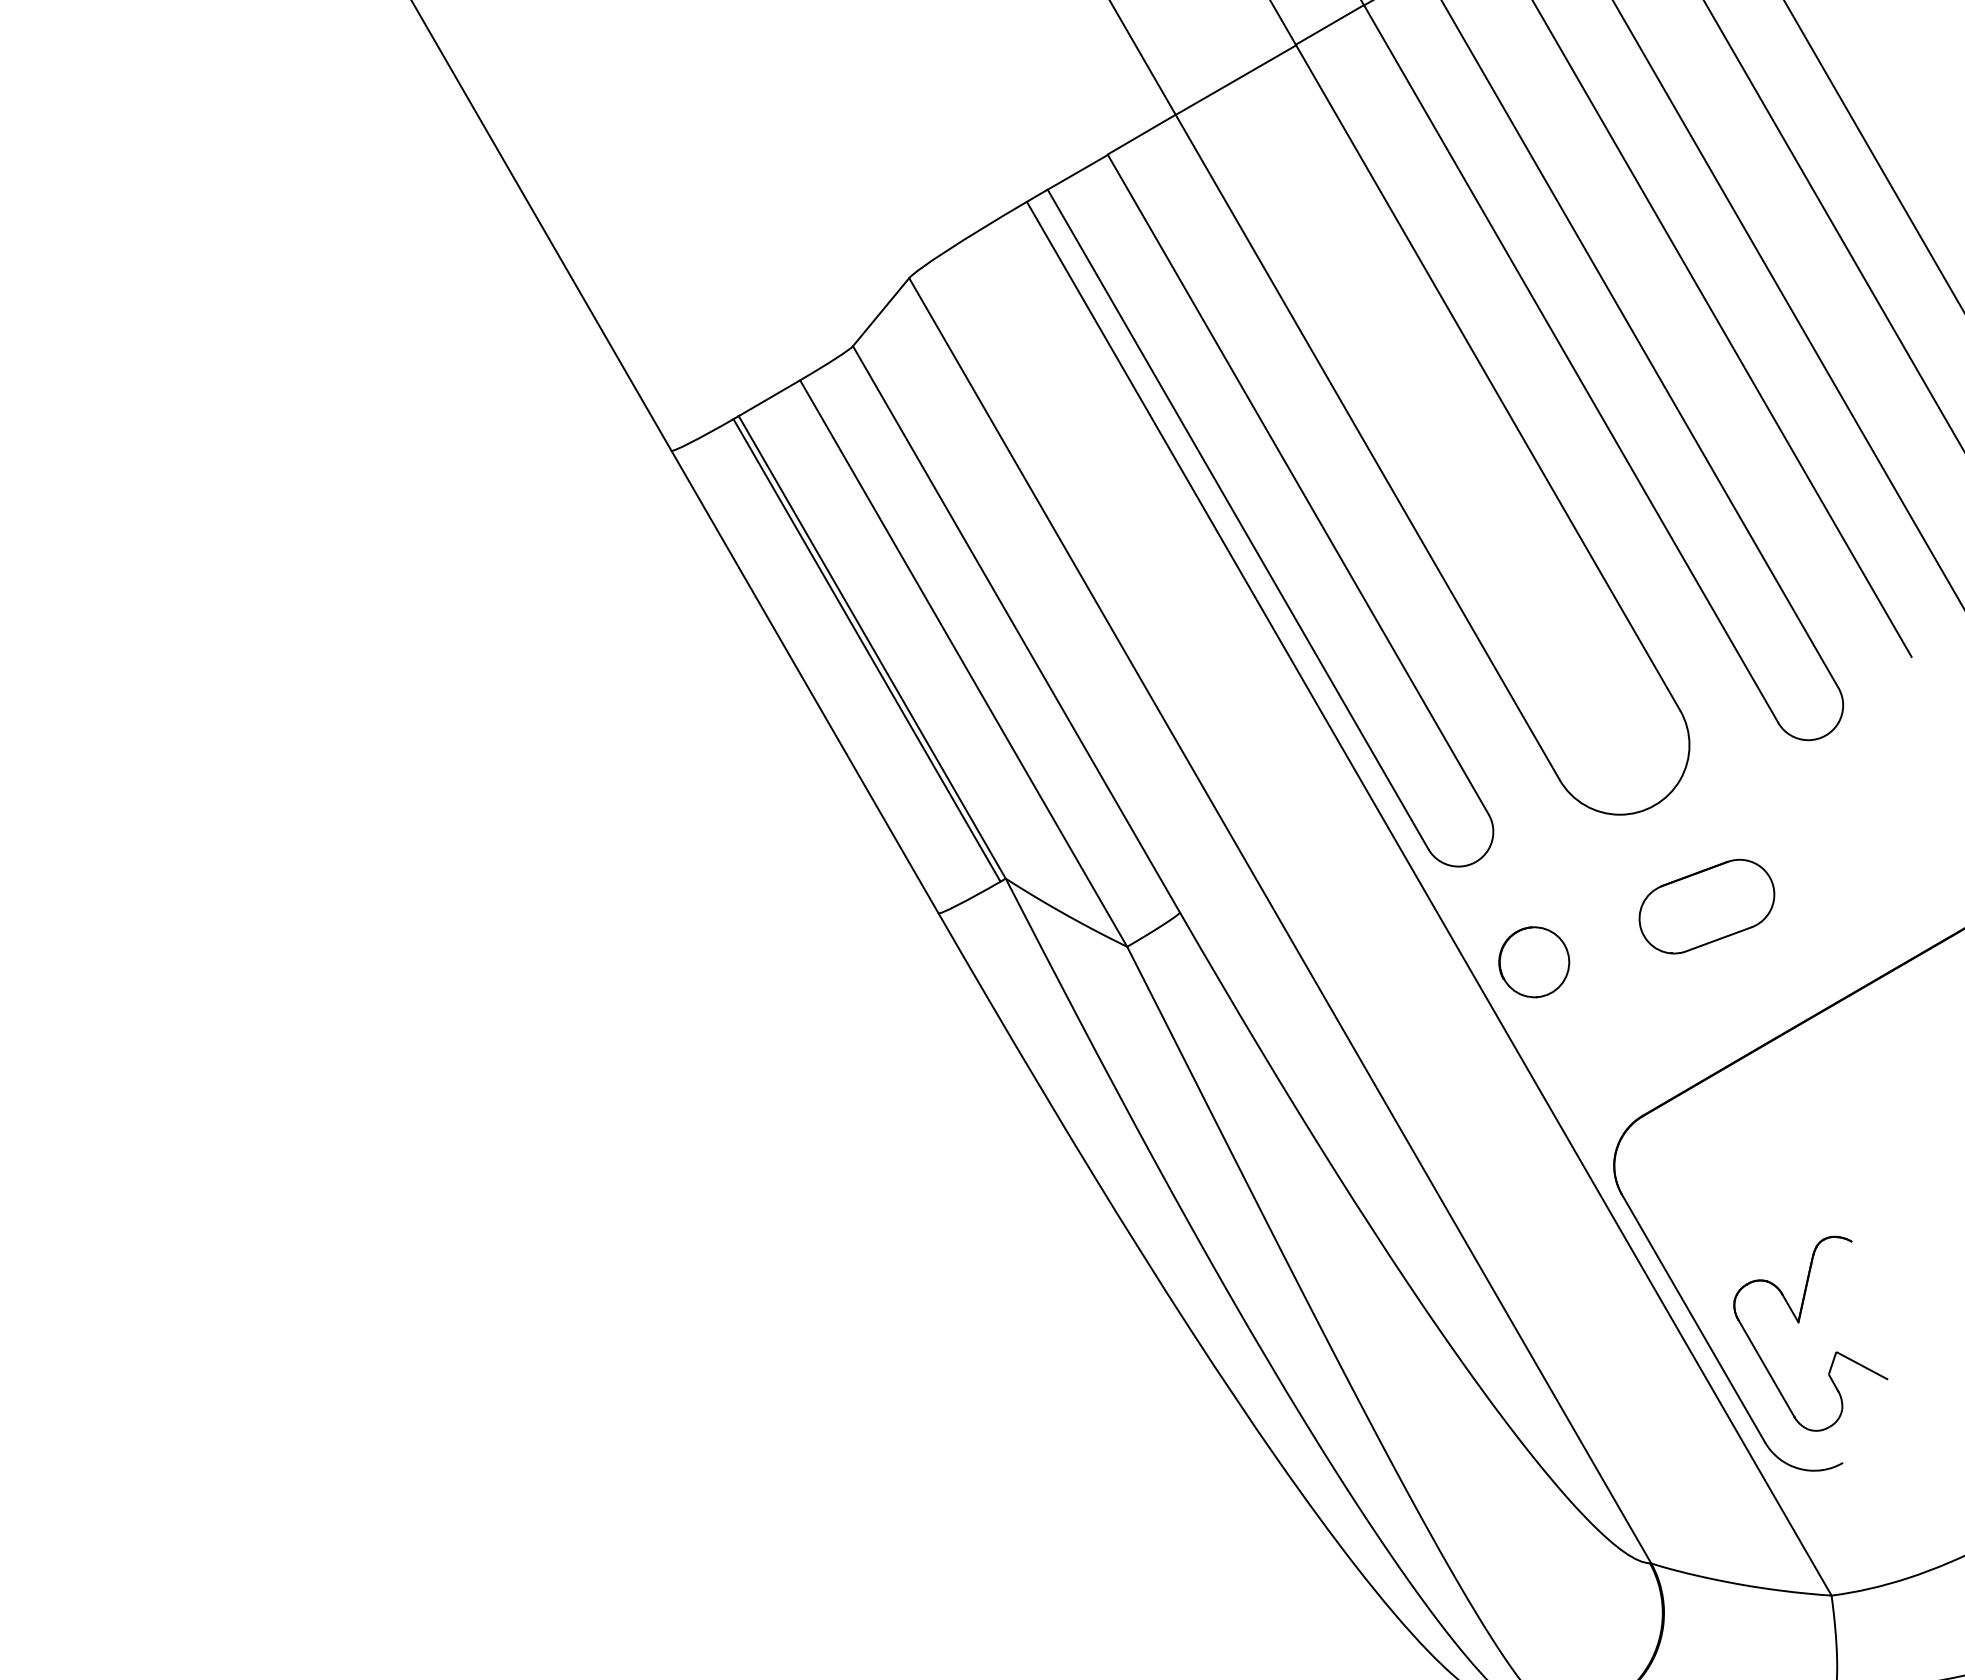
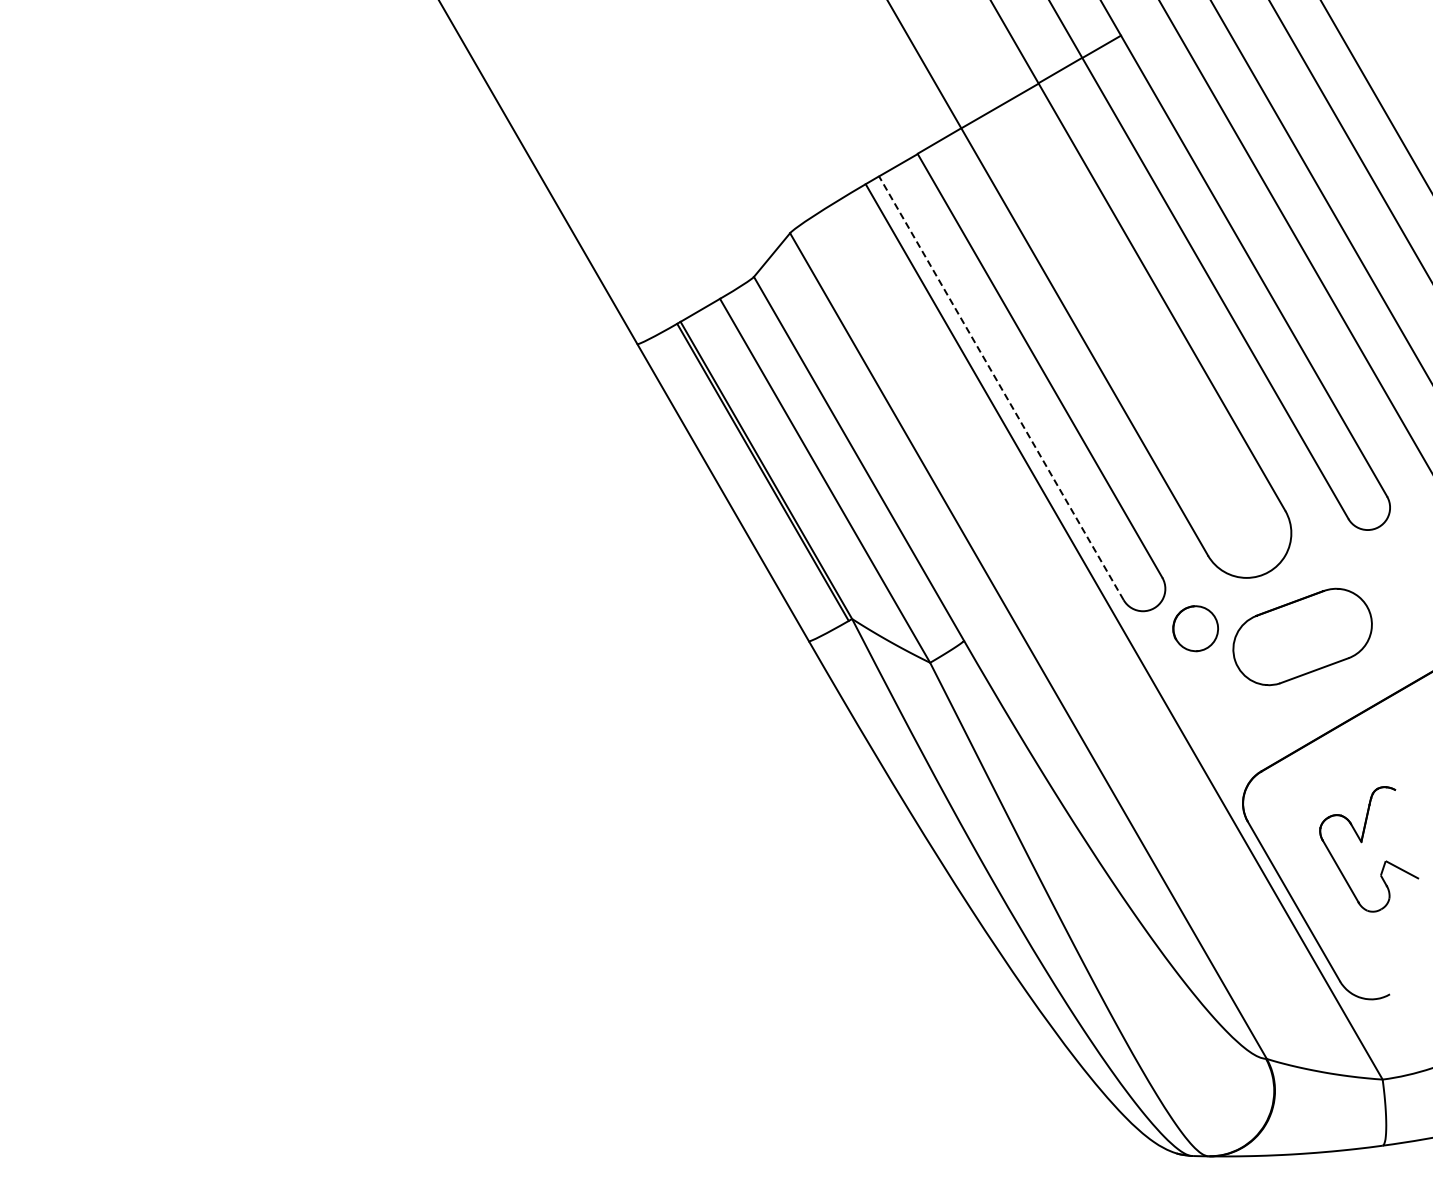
line: (1238, 519) -> (1001, 388), solid -> dashed
part: (1706, 905) -> (1302, 636), size x1.6
part: (1534, 961) -> (1195, 628), moved
part: (1800, 1323) -> (1362, 842), moved

